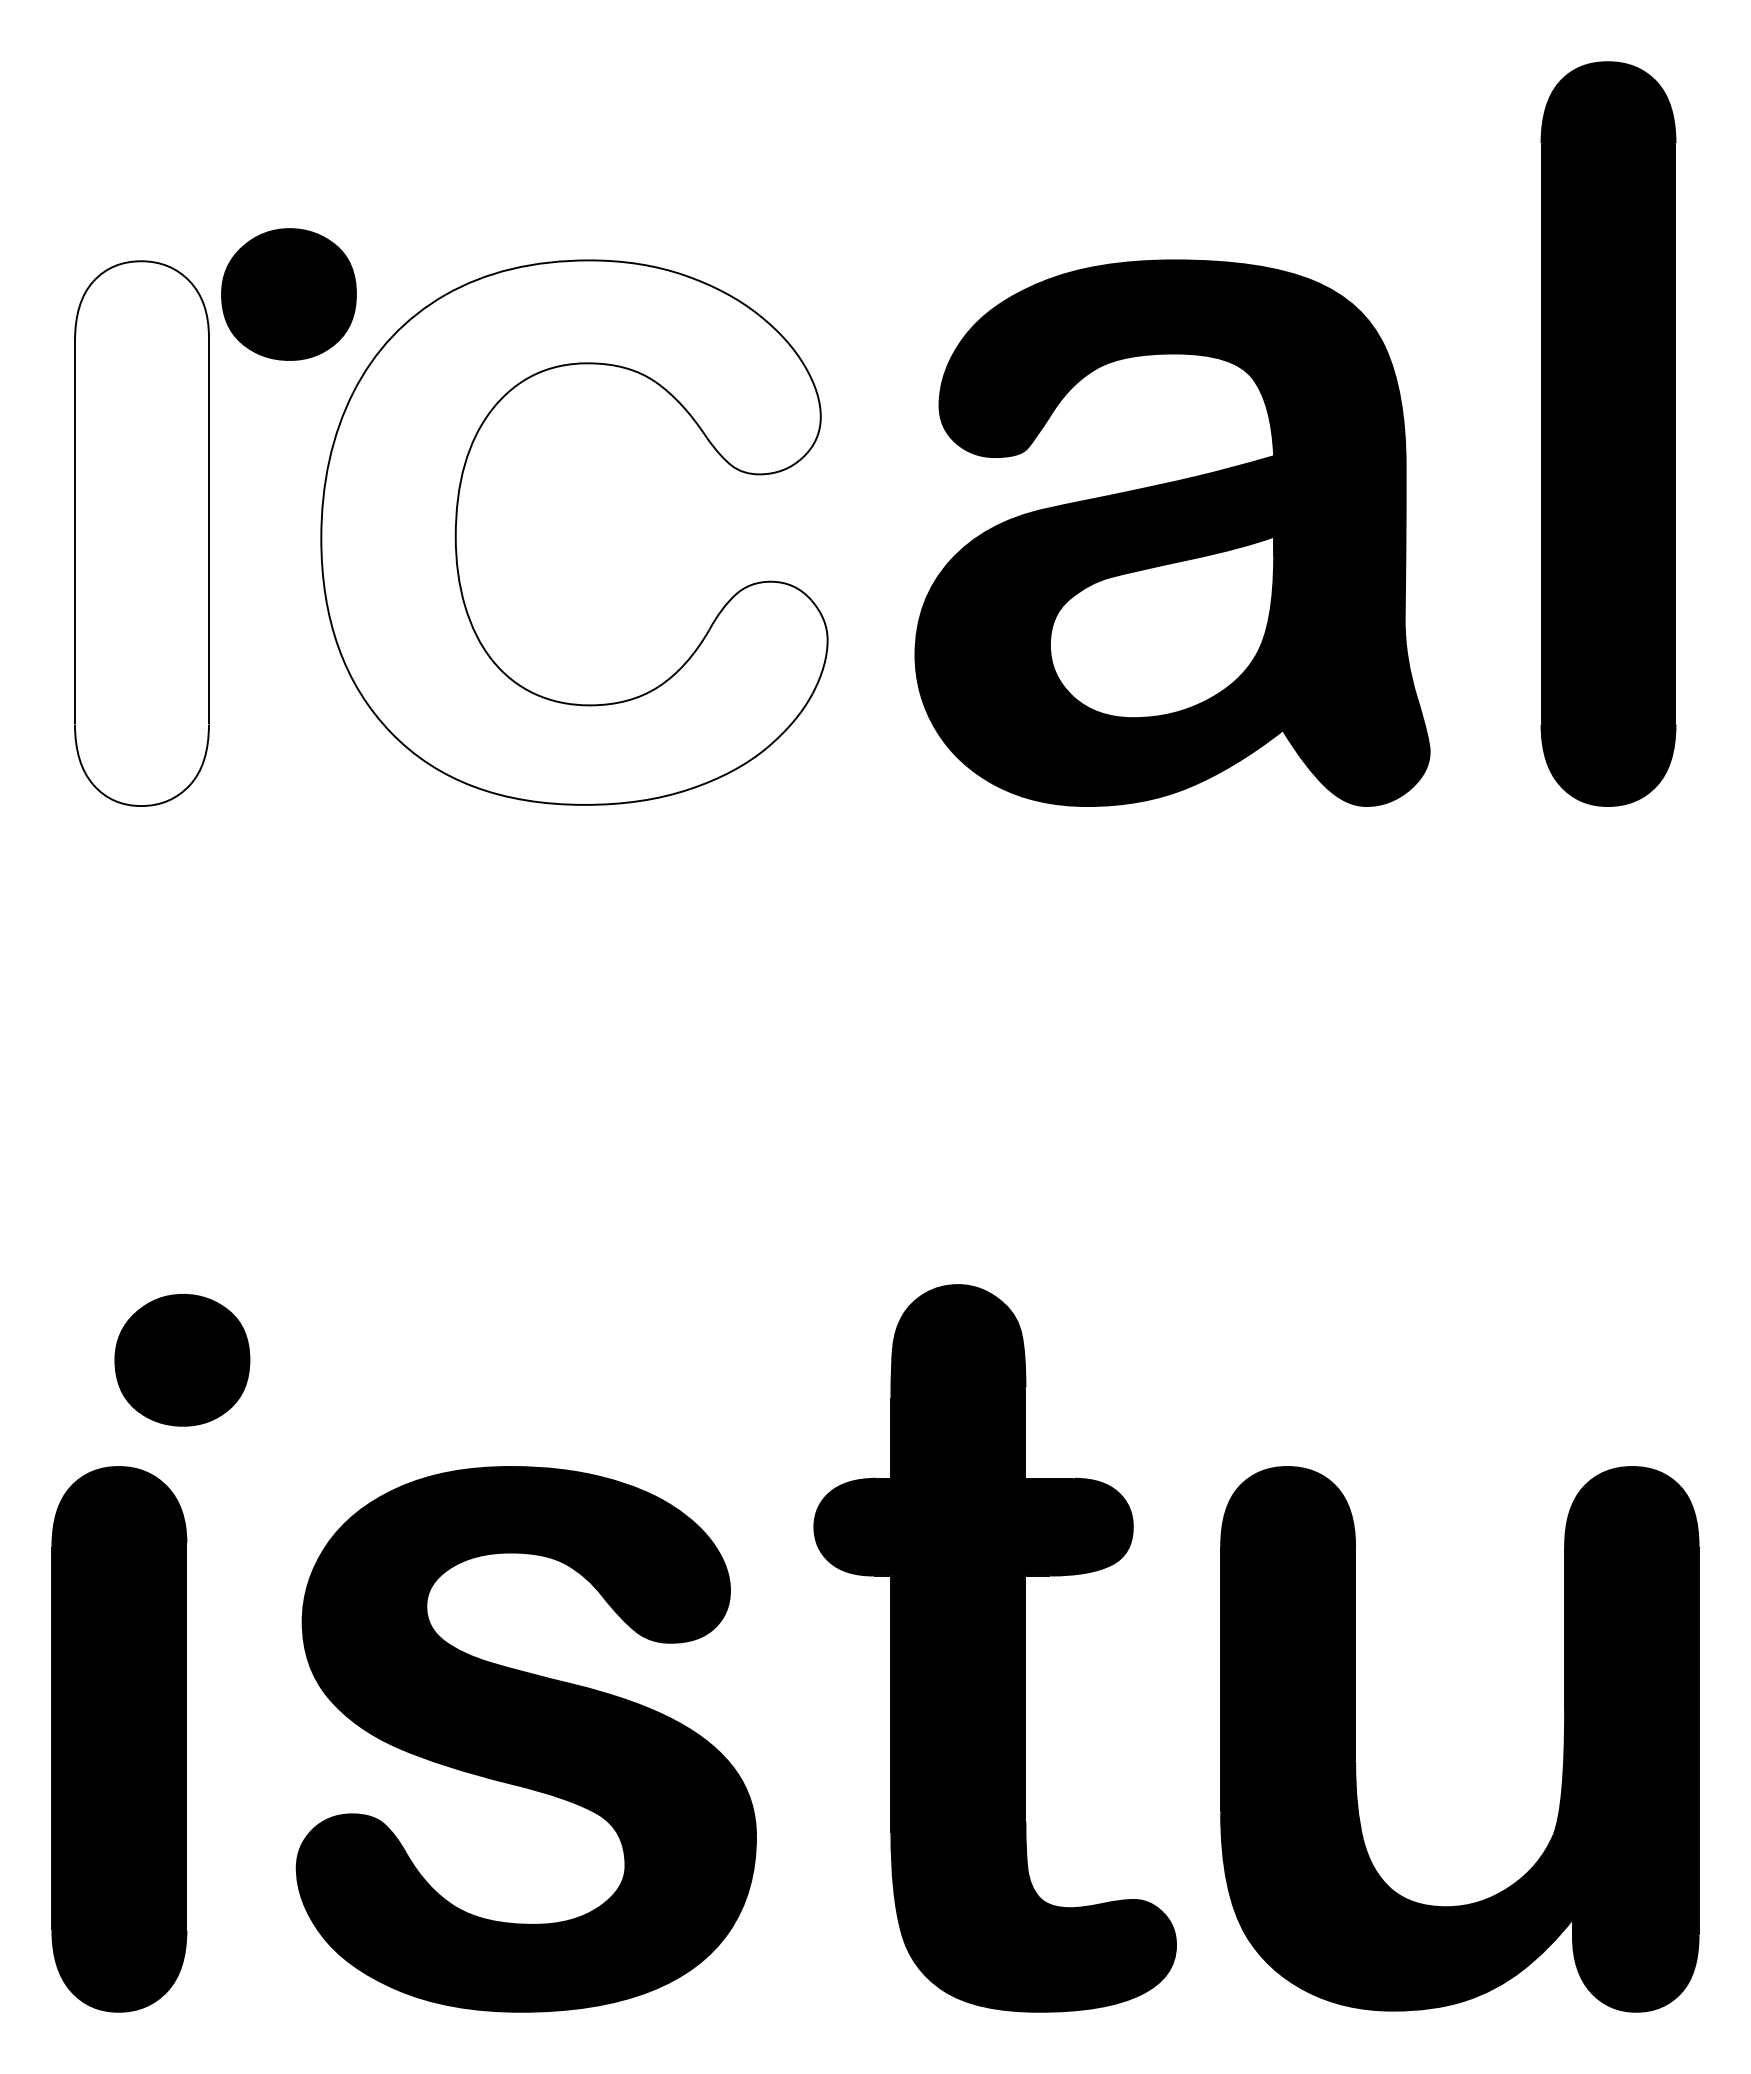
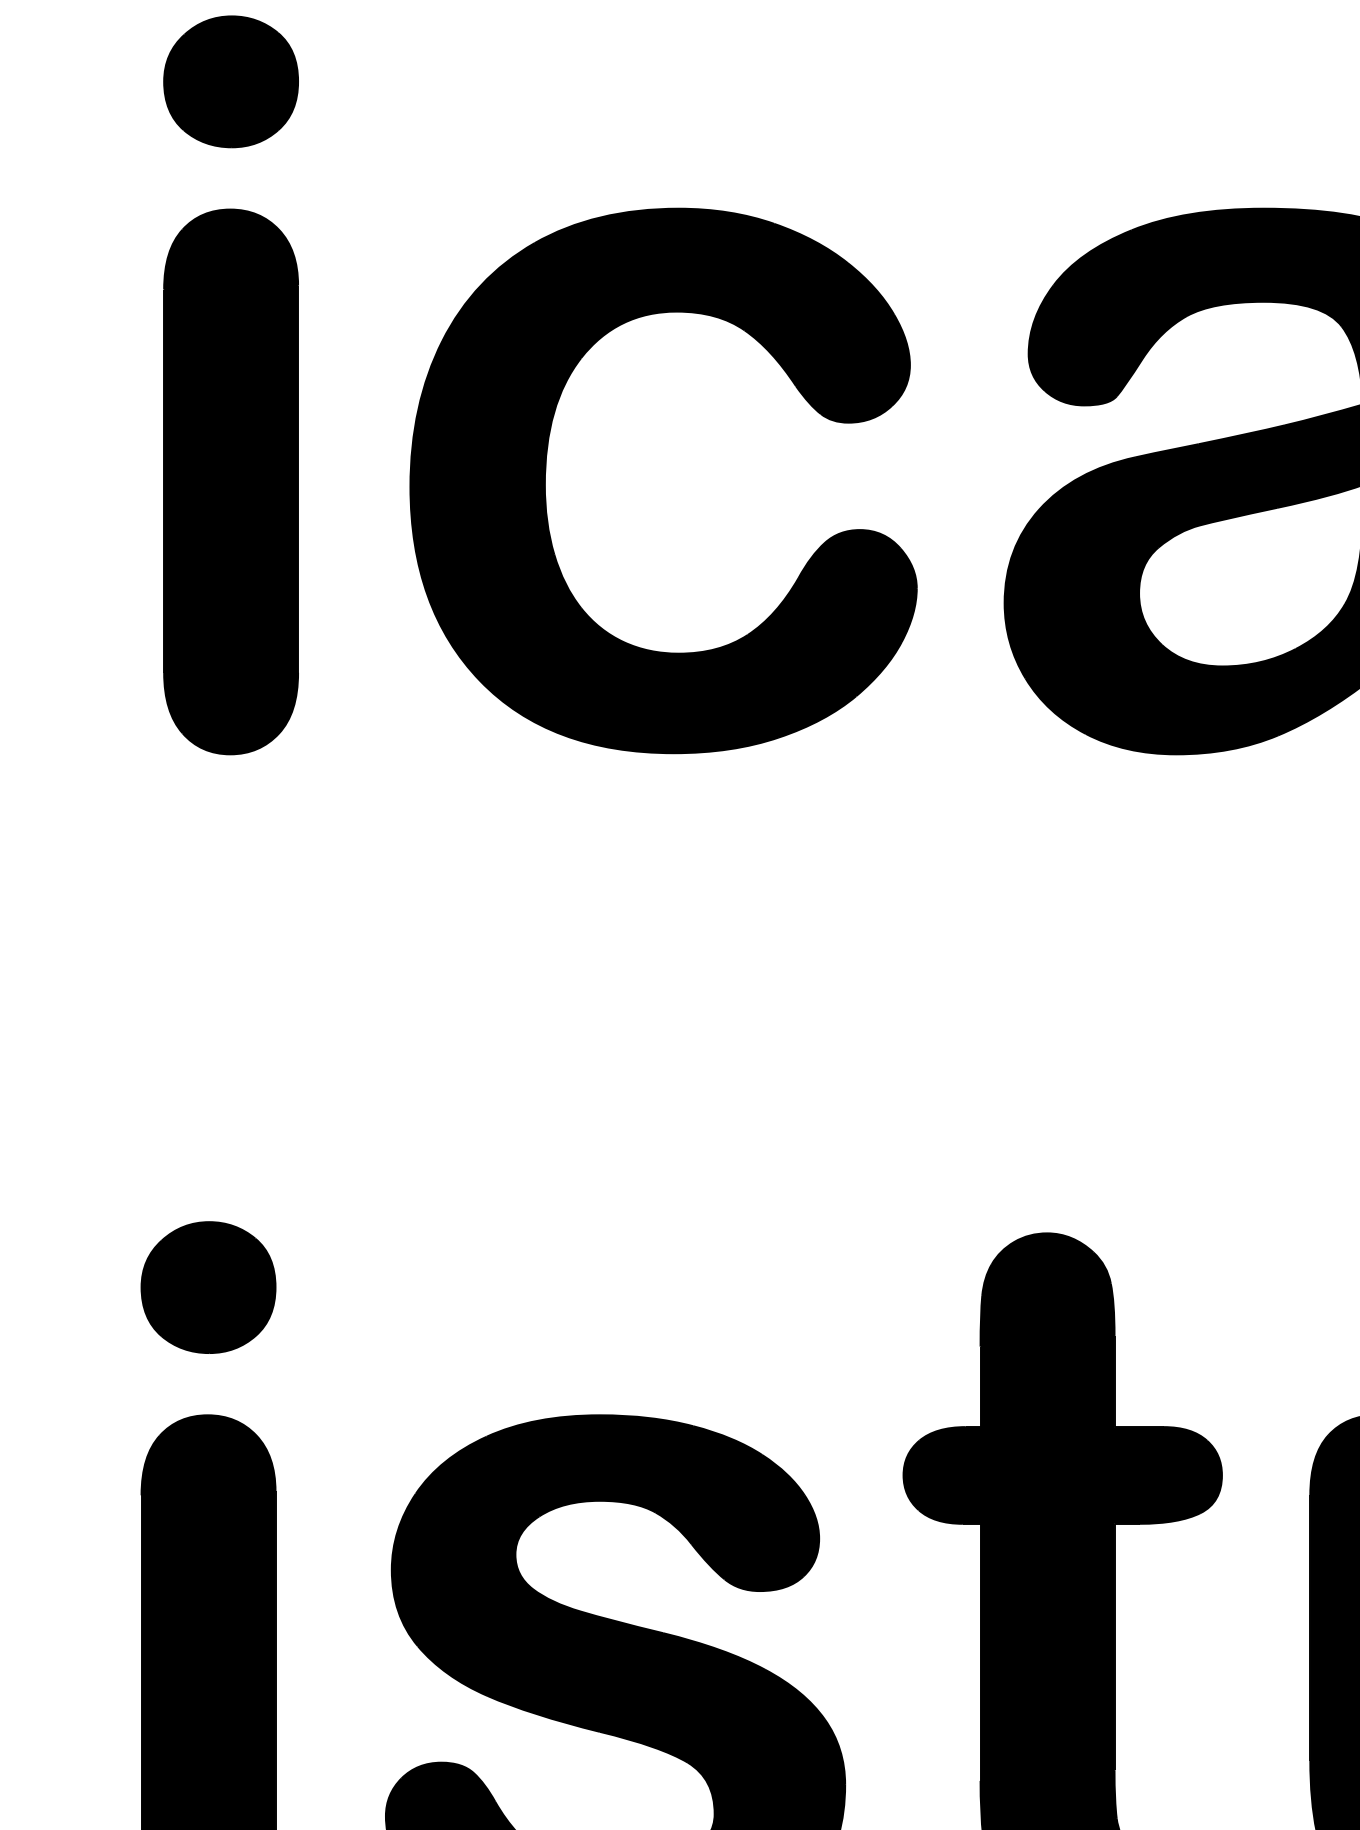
part: (288, 294) -> (230, 81), moved
fill: (574, 532) -> (663, 480), added
fill: (141, 533) -> (230, 481), added
part: (182, 1360) -> (208, 1287), moved

